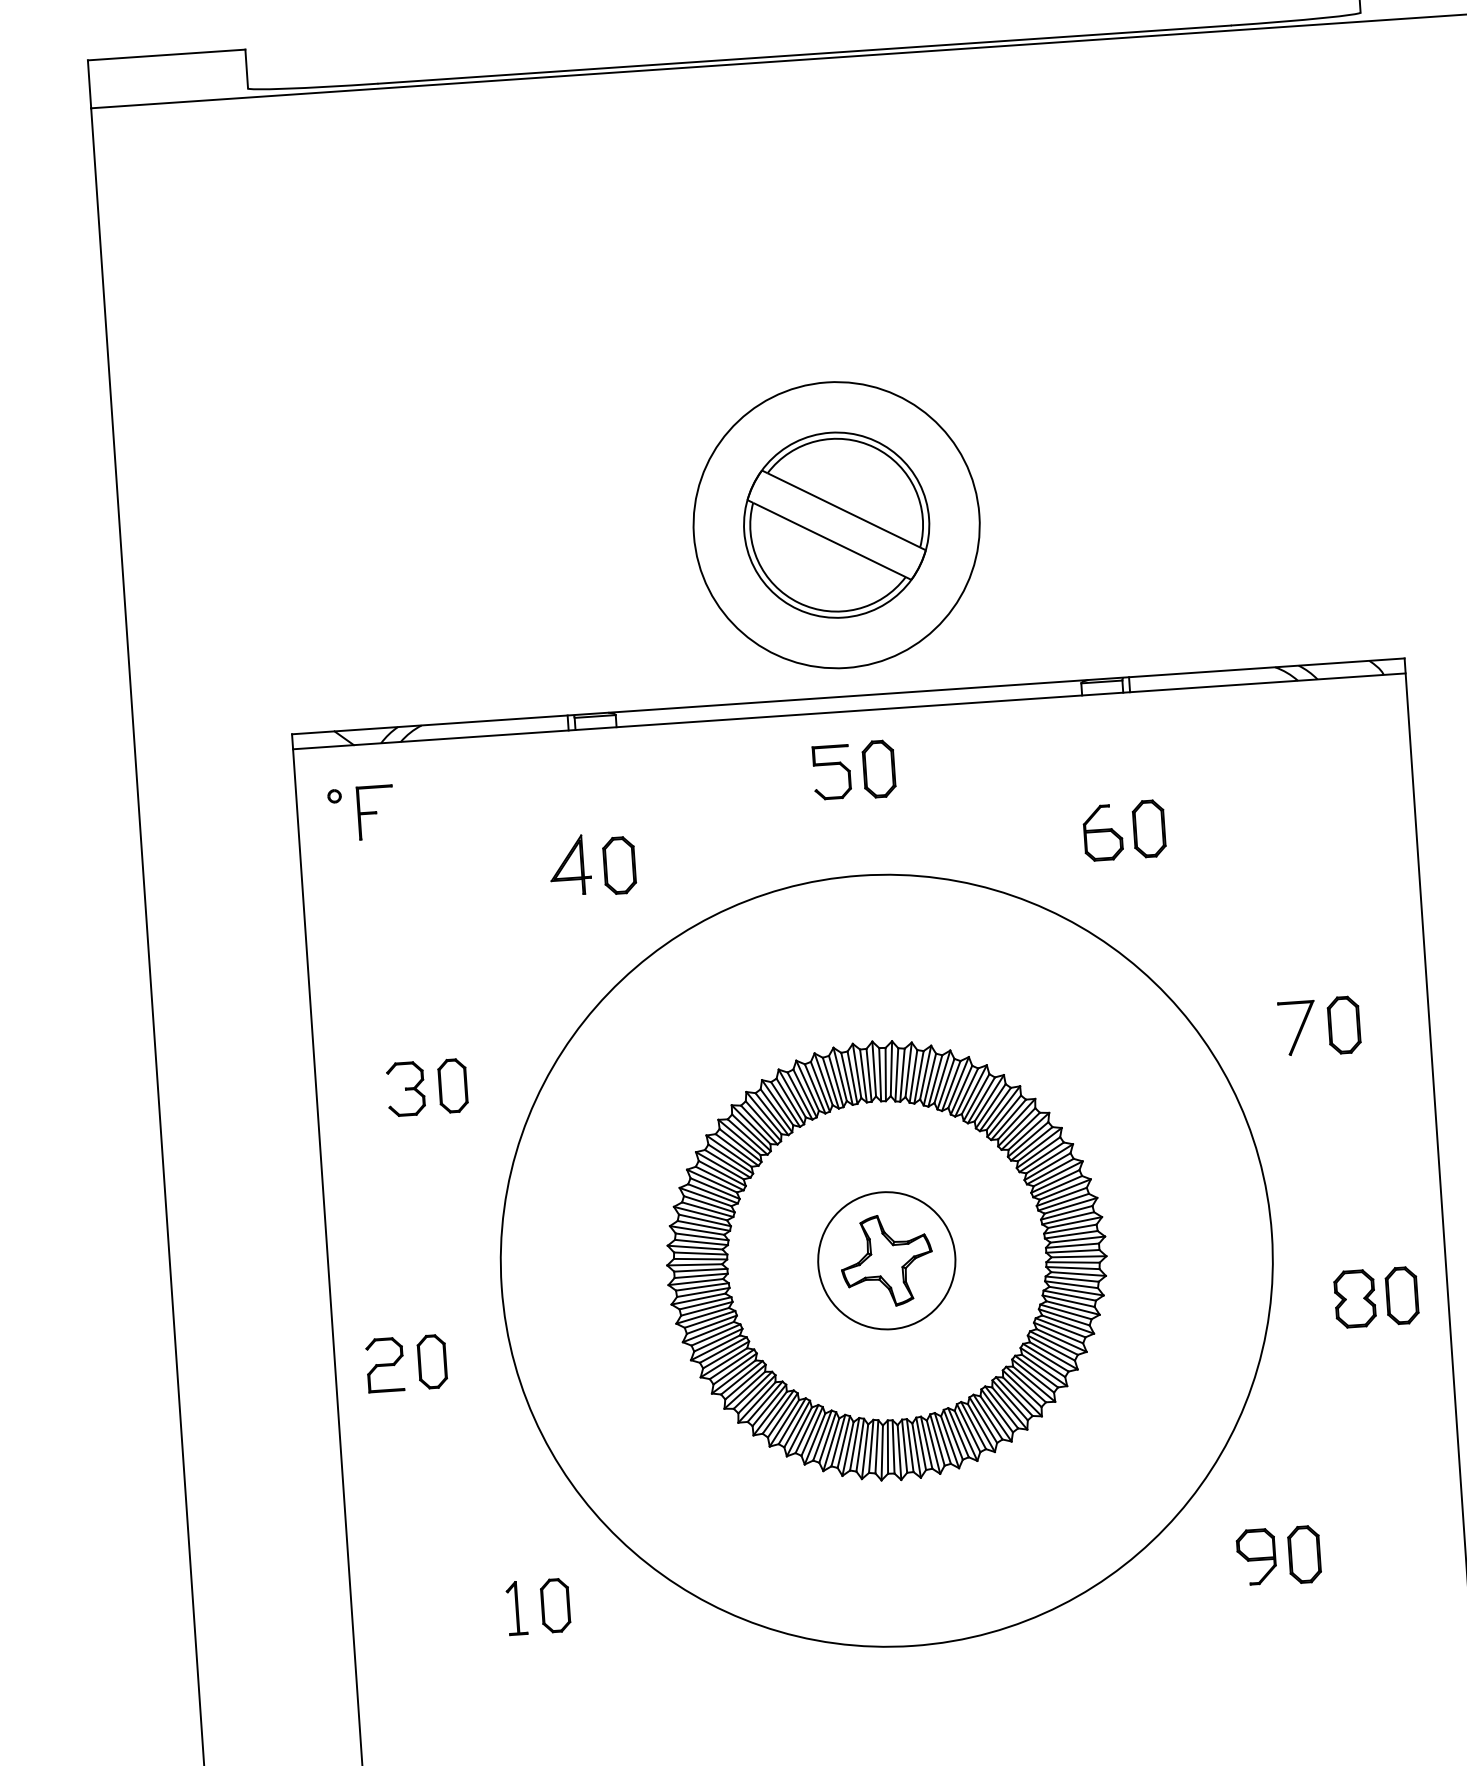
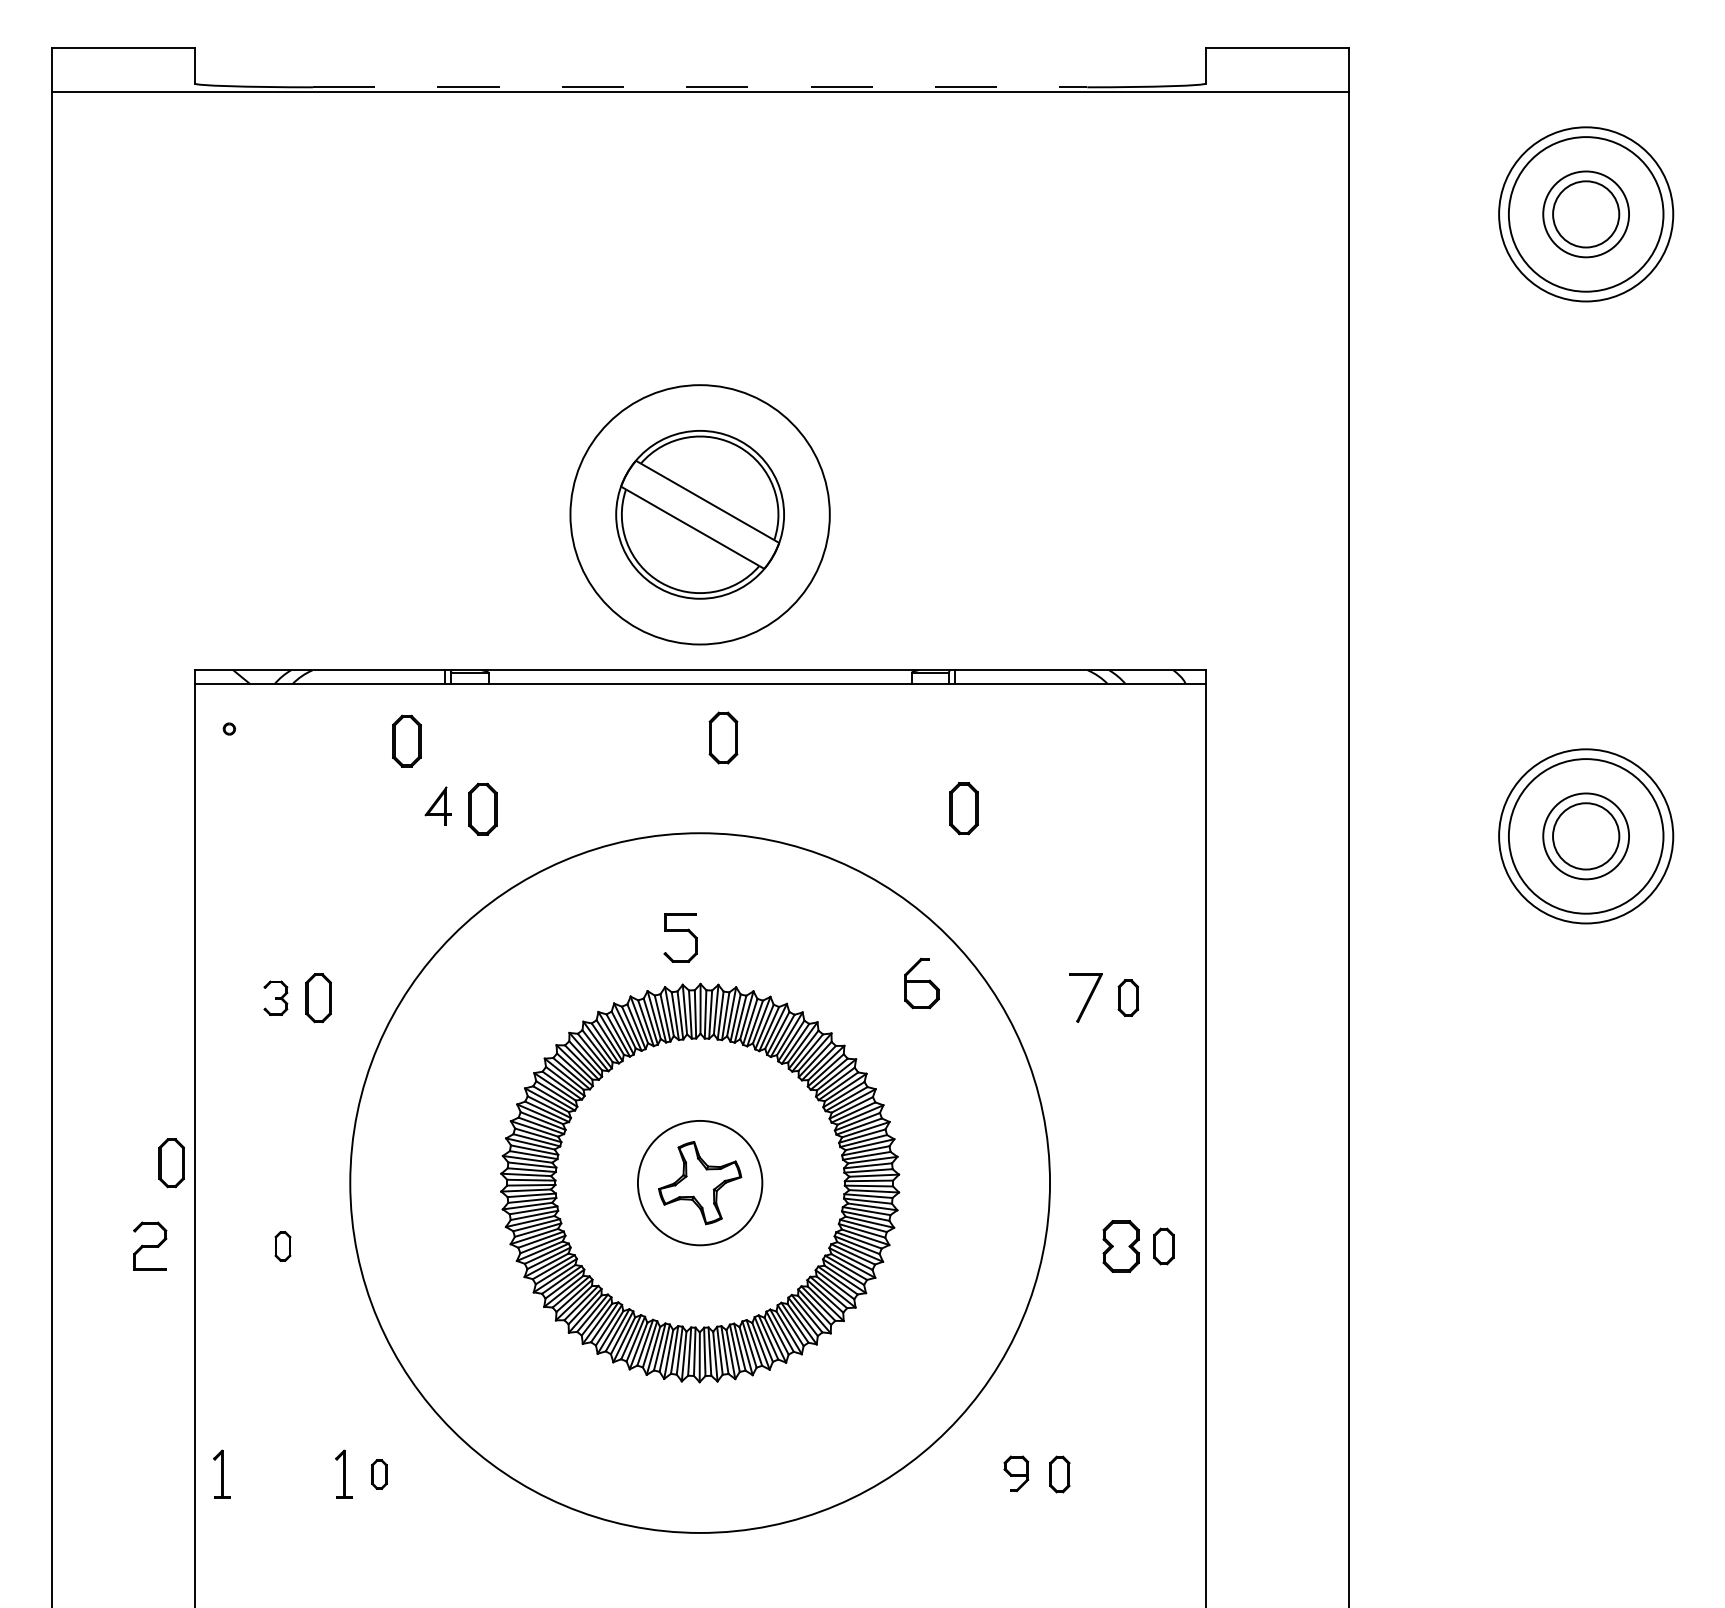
line: (804, 54) -> (700, 87), solid -> dashed
part: (831, 771) -> (680, 937), moved
part: (530, 795) -> (406, 740), added
part: (375, 812) -> (265, 746), removed
part: (1102, 832) -> (921, 983), moved
part: (569, 864) -> (437, 805), size x0.7
part: (1344, 1024) -> (1128, 997), size x0.7
part: (405, 1089) -> (275, 998), size x0.7
part: (303, 1278) -> (171, 1163), added
part: (1401, 1295) -> (1163, 1246), size x0.7
part: (431, 1361) -> (282, 1246), size x0.6
part: (385, 1363) -> (150, 1245), moved
part: (1304, 1554) -> (1059, 1474), size x0.7
part: (1256, 1556) -> (1016, 1473), size x0.7
part: (555, 1605) -> (379, 1474), size x0.6
part: (381, 1616) -> (221, 1473), added

